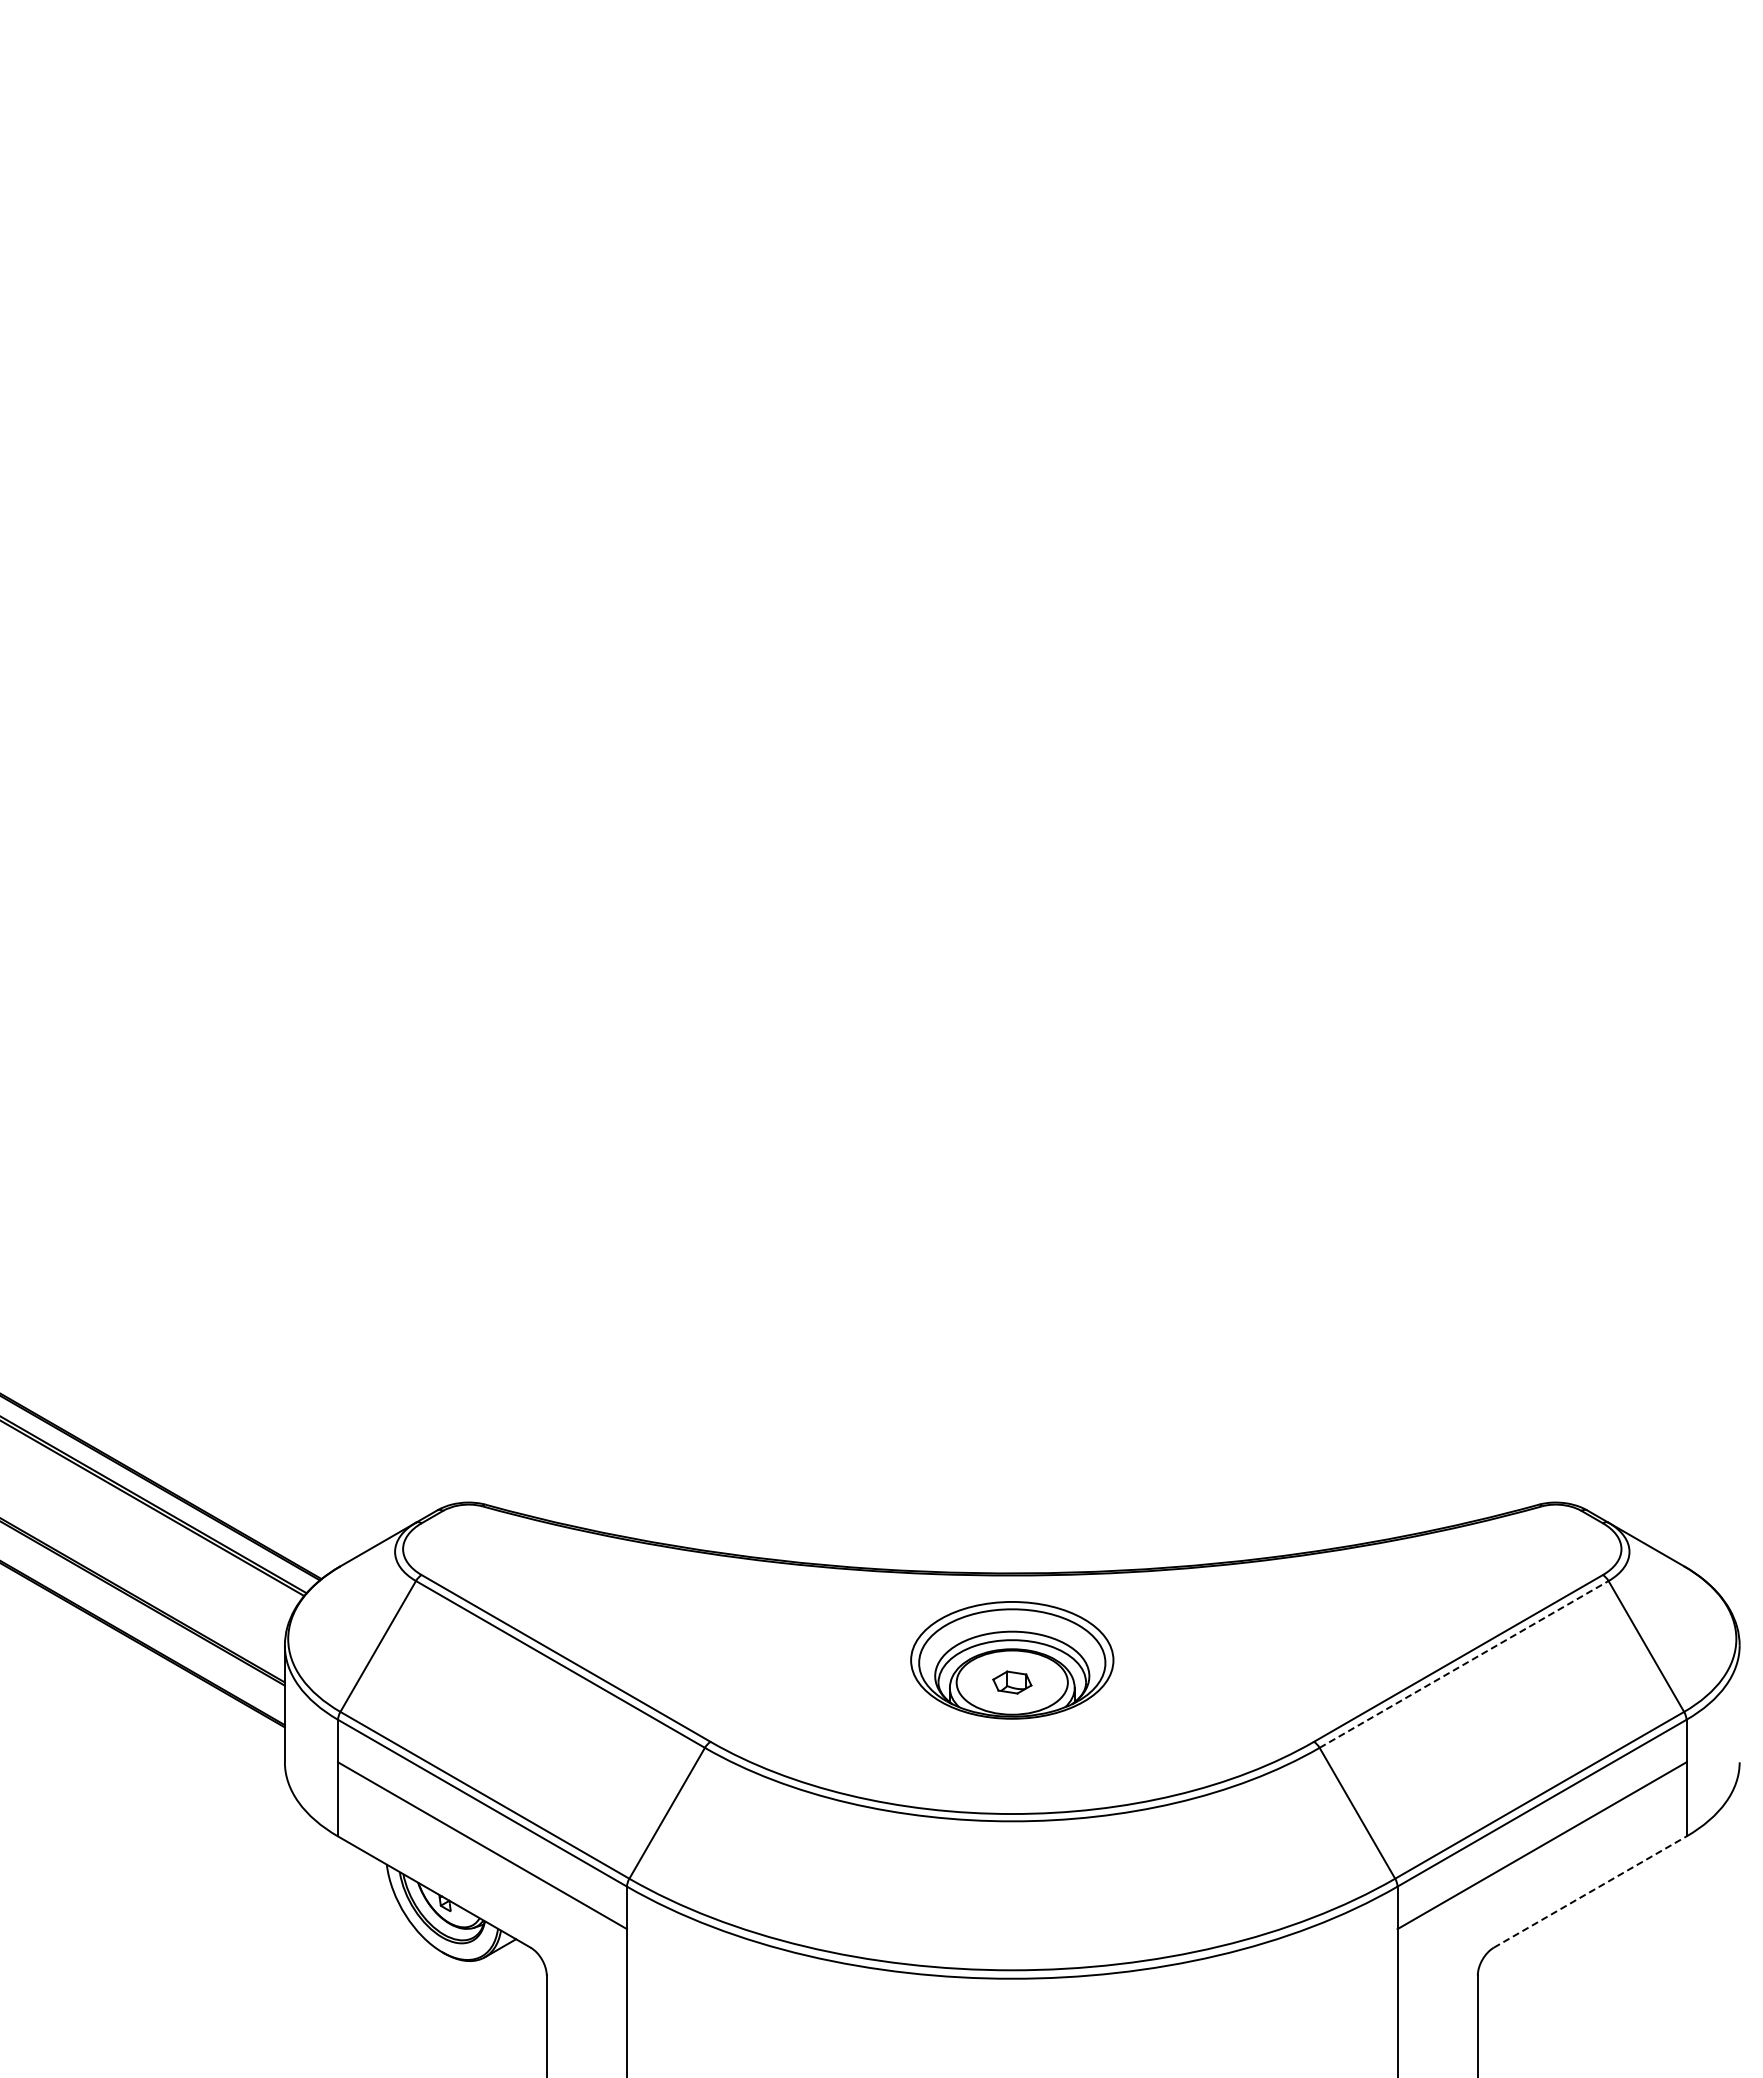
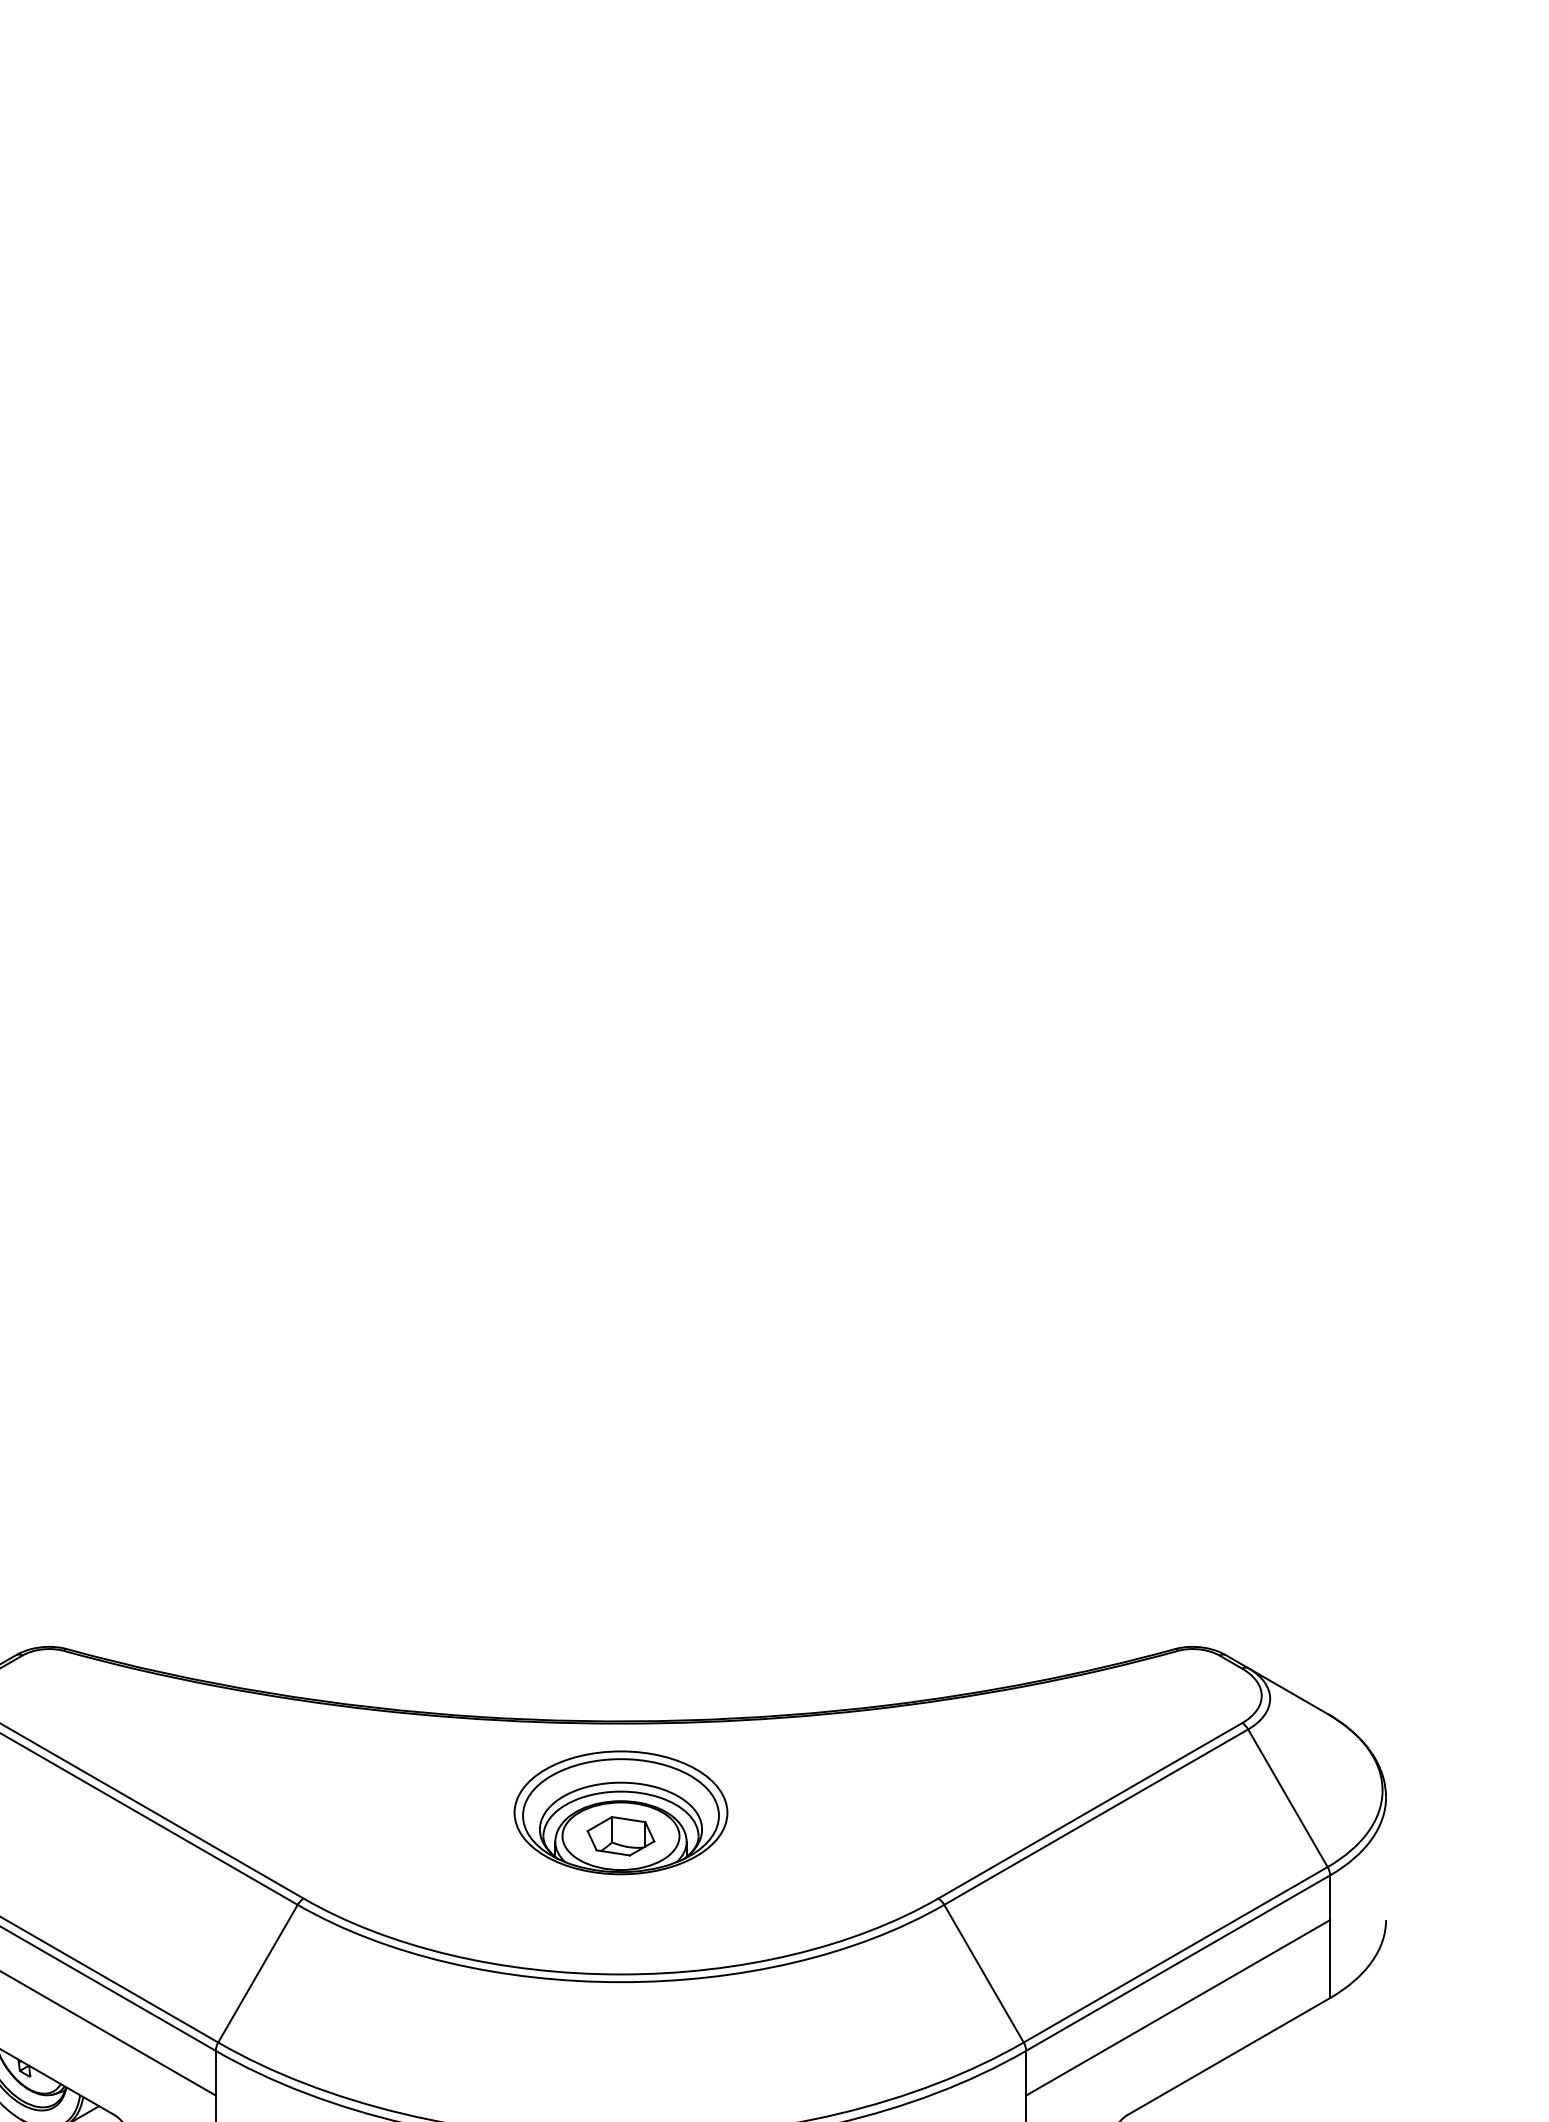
line: (1464, 1664) -> (1096, 1817), dashed -> solid
part: (1012, 1682) -> (621, 1836), size x1.67
line: (1590, 1891) -> (1229, 2055), dashed -> solid

